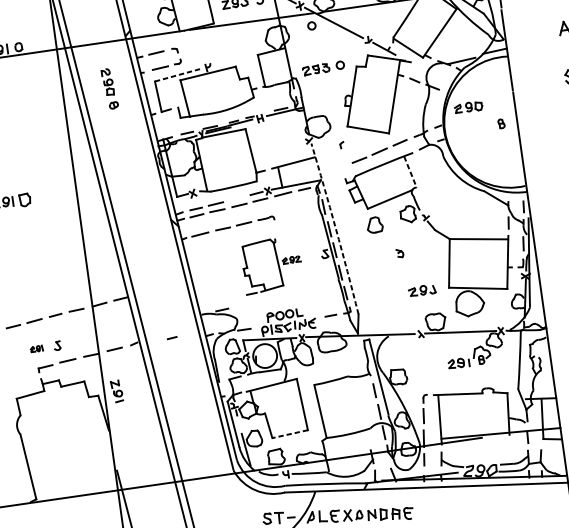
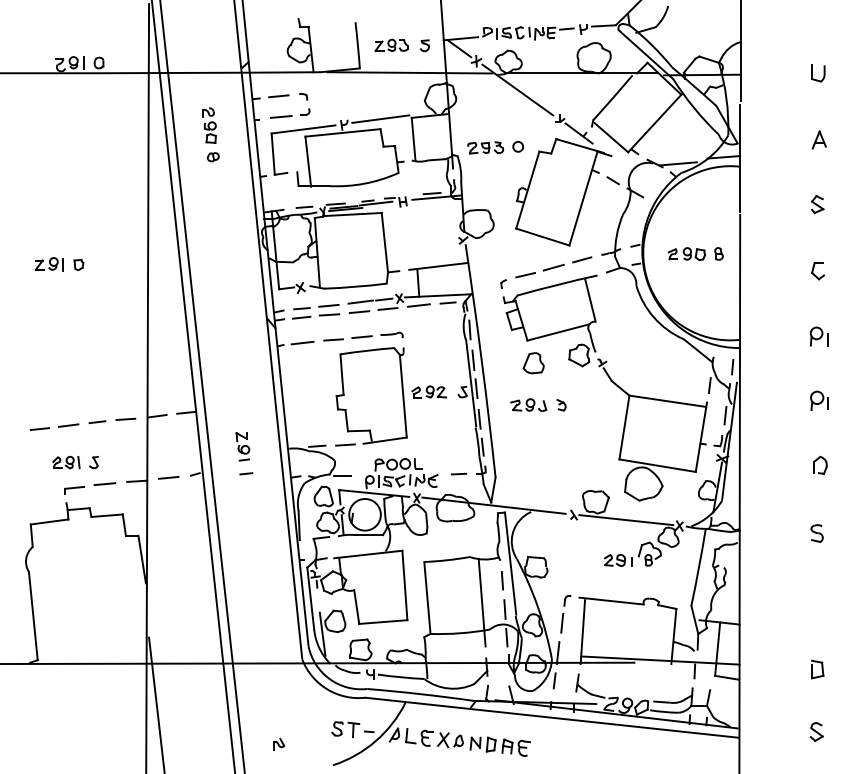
circle: (311, 25) -> (487, 89), removed
line: (234, 58) -> (380, 118), added
line: (179, 75) -> (304, 129), dashed -> solid
part: (468, 106) -> (686, 253), moved
part: (341, 144) -> (503, 283), moved
line: (410, 172) -> (590, 300), dashed -> solid
line: (239, 197) -> (360, 301), added
part: (24, 199) -> (78, 264), size x0.62
arc: (335, 228) -> (481, 360), dashed -> solid
part: (272, 264) -> (391, 396), size x1.43
part: (422, 290) -> (528, 404), moved
part: (36, 348) -> (66, 462), size x1.67
part: (116, 391) -> (242, 446), moved
line: (361, 409) -> (481, 602), added
line: (289, 434) -> (382, 622), dashed -> solid

